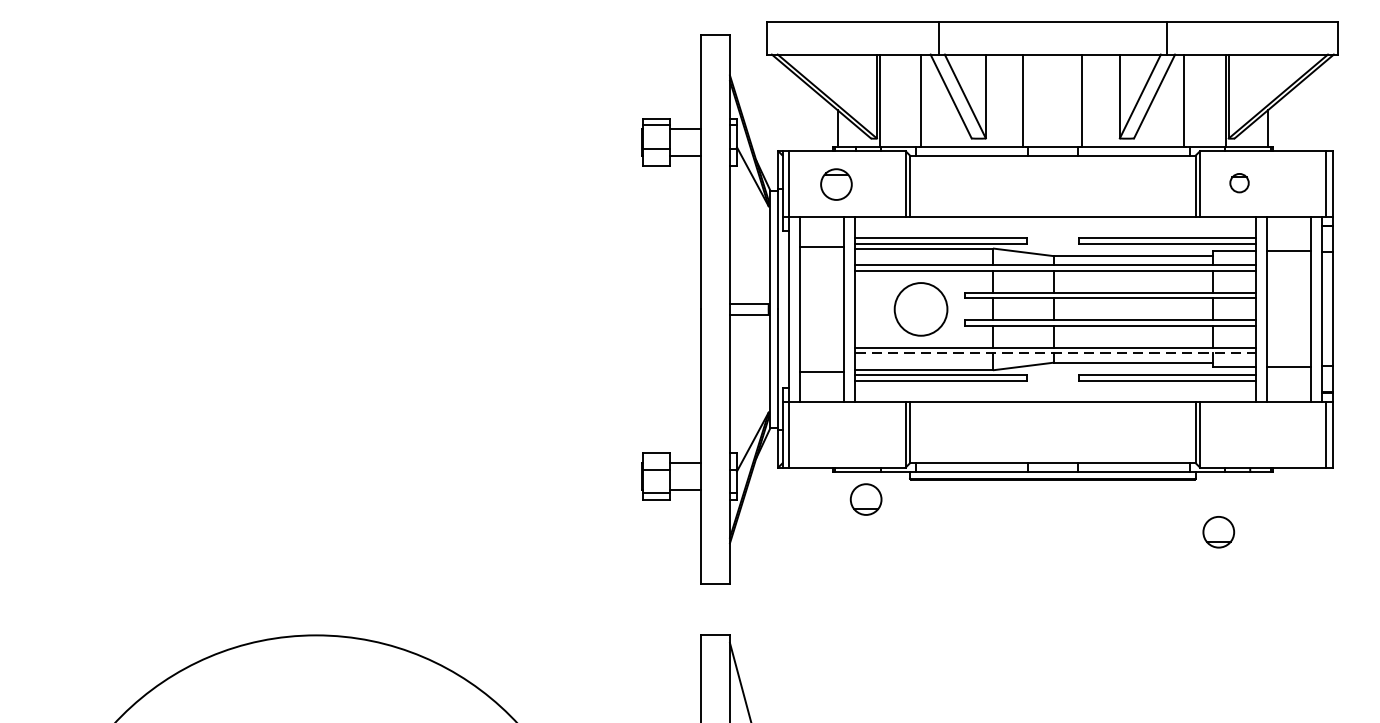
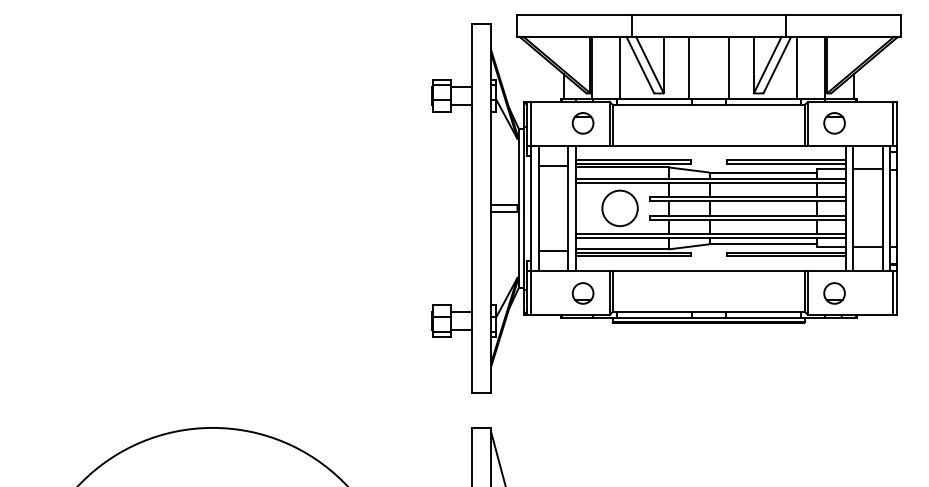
part: (1239, 183) -> (834, 123), size x1.67
part: (835, 184) -> (582, 123), moved
line: (1055, 354) -> (710, 238), dashed -> solid
part: (865, 499) -> (582, 293), moved
part: (1218, 532) -> (834, 293), moved

